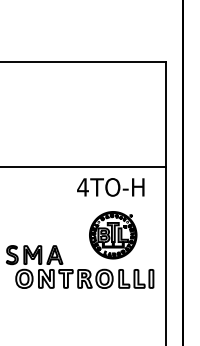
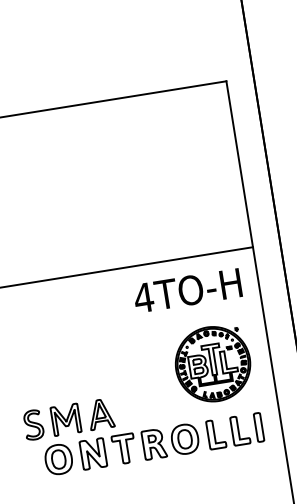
text: (110, 187) -> (187, 291), moved
part: (113, 235) -> (213, 364), moved

